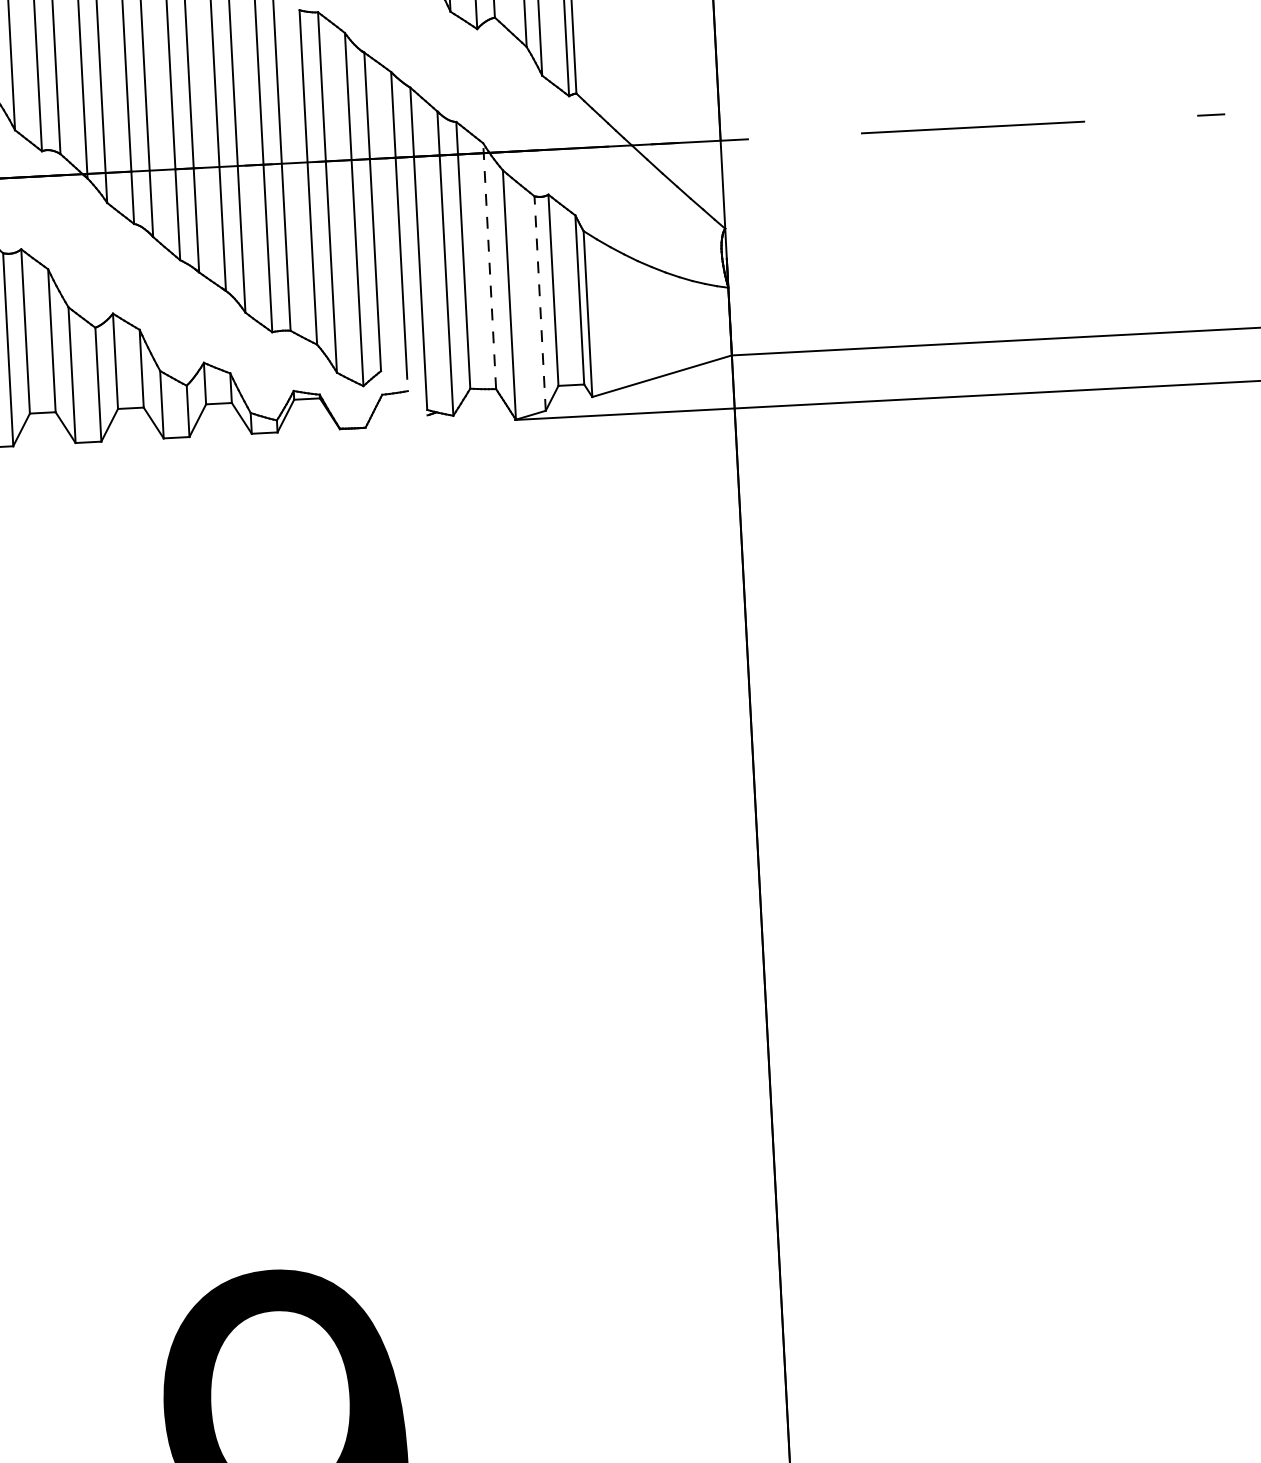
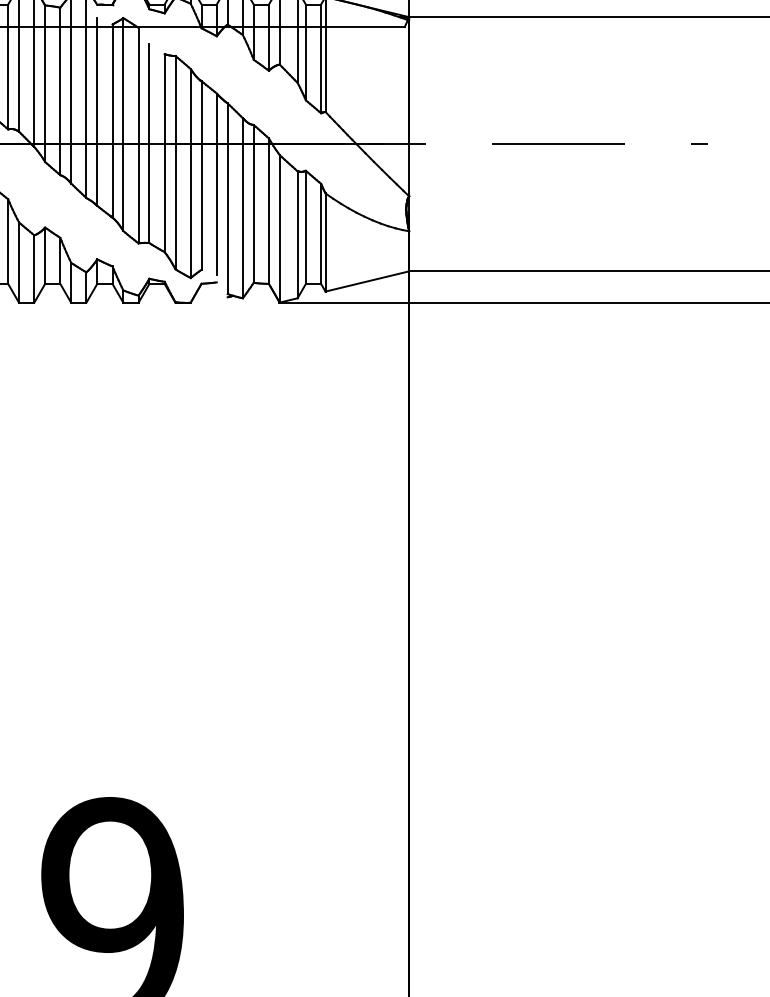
line: (488, 266) -> (268, 211), dashed -> solid
line: (539, 303) -> (297, 234), dashed -> solid

